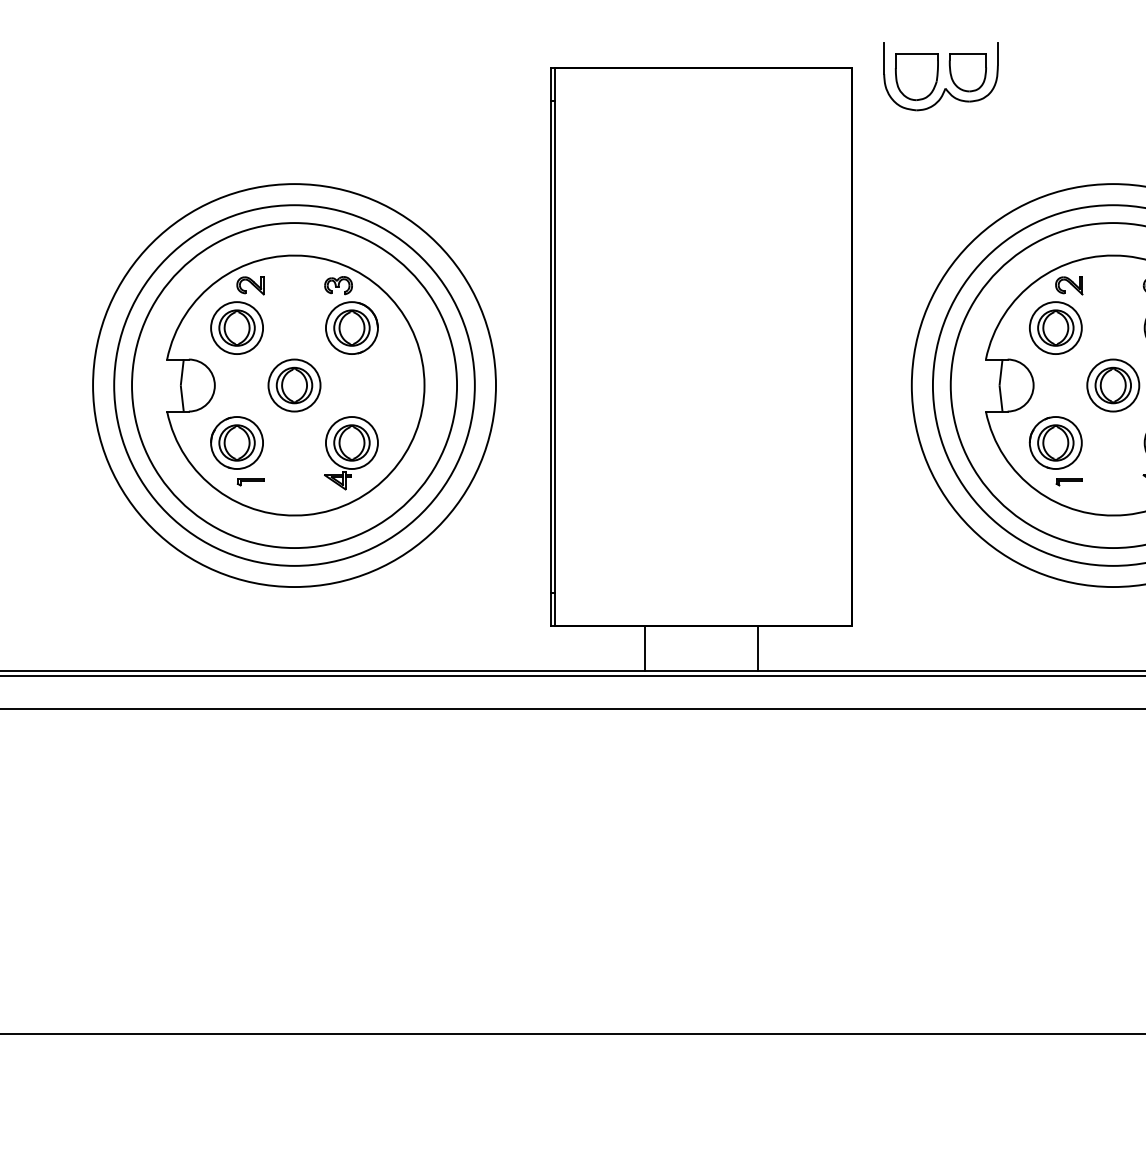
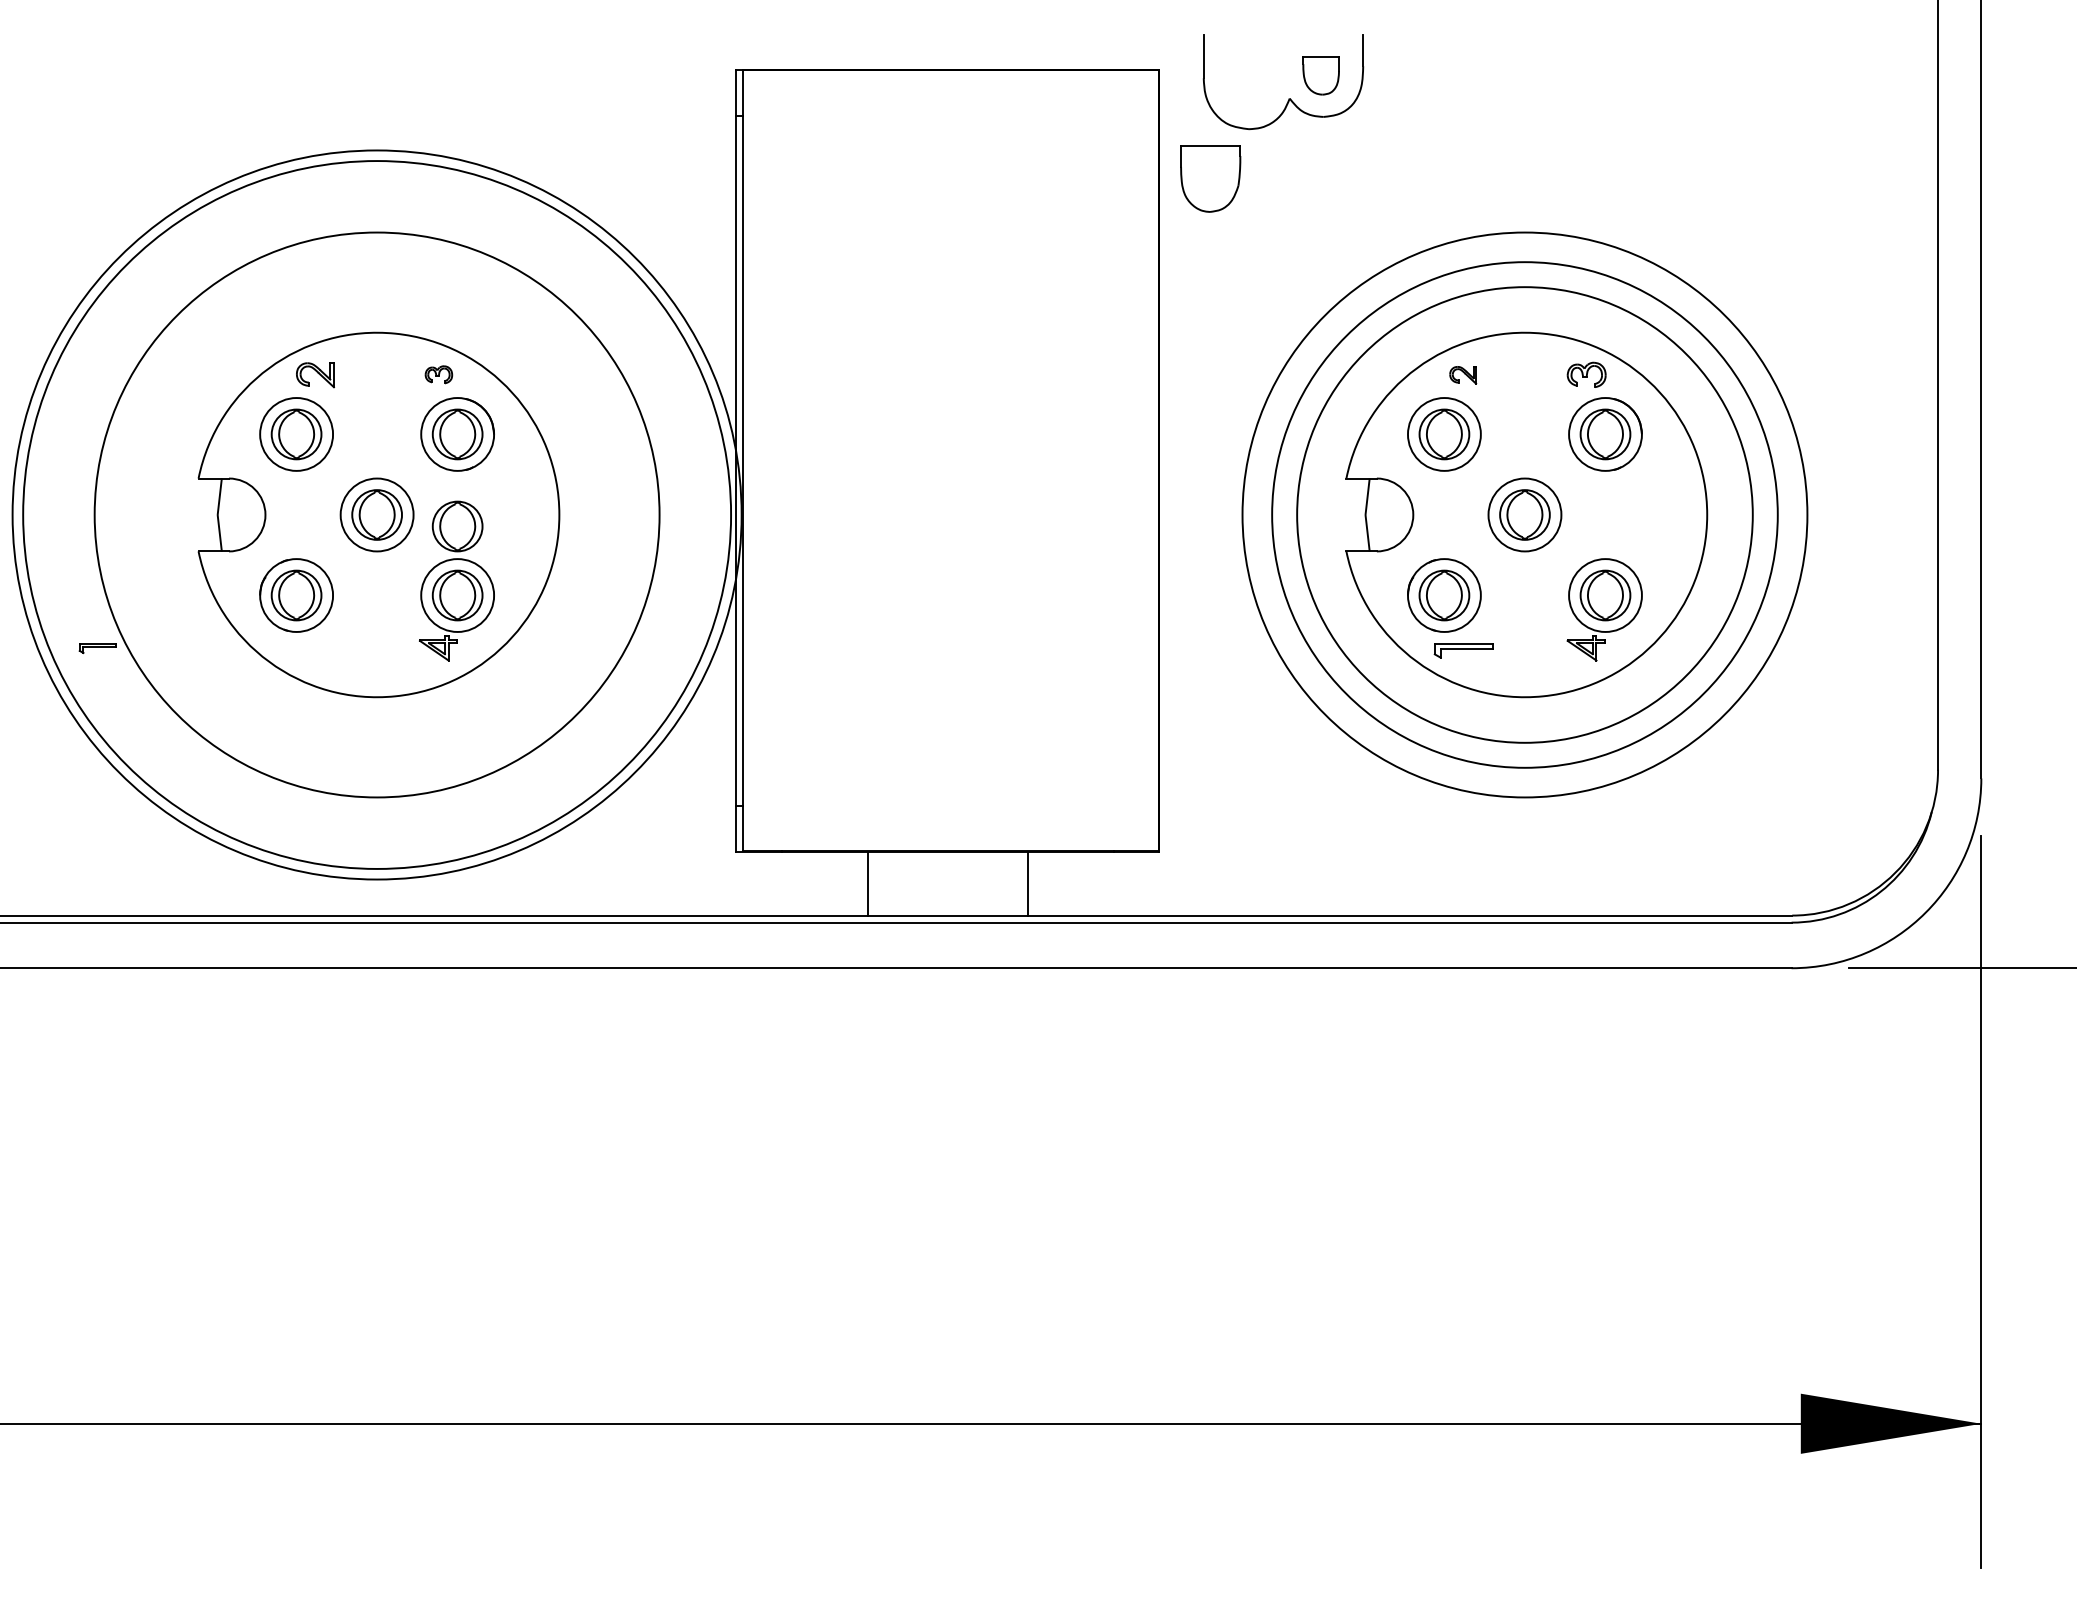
part: (967, 72) -> (1320, 75), size x0.7
part: (916, 76) -> (1210, 178), moved
part: (338, 285) -> (438, 374), size x0.7
part: (1068, 286) -> (1462, 375), size x0.7
circle: (294, 385) -> (376, 514), size x1.4
circle: (294, 385) -> (376, 514), size x1.6
part: (351, 393) -> (457, 526), added
part: (250, 482) -> (97, 648), moved
part: (1069, 482) -> (1463, 650), size x1.6

